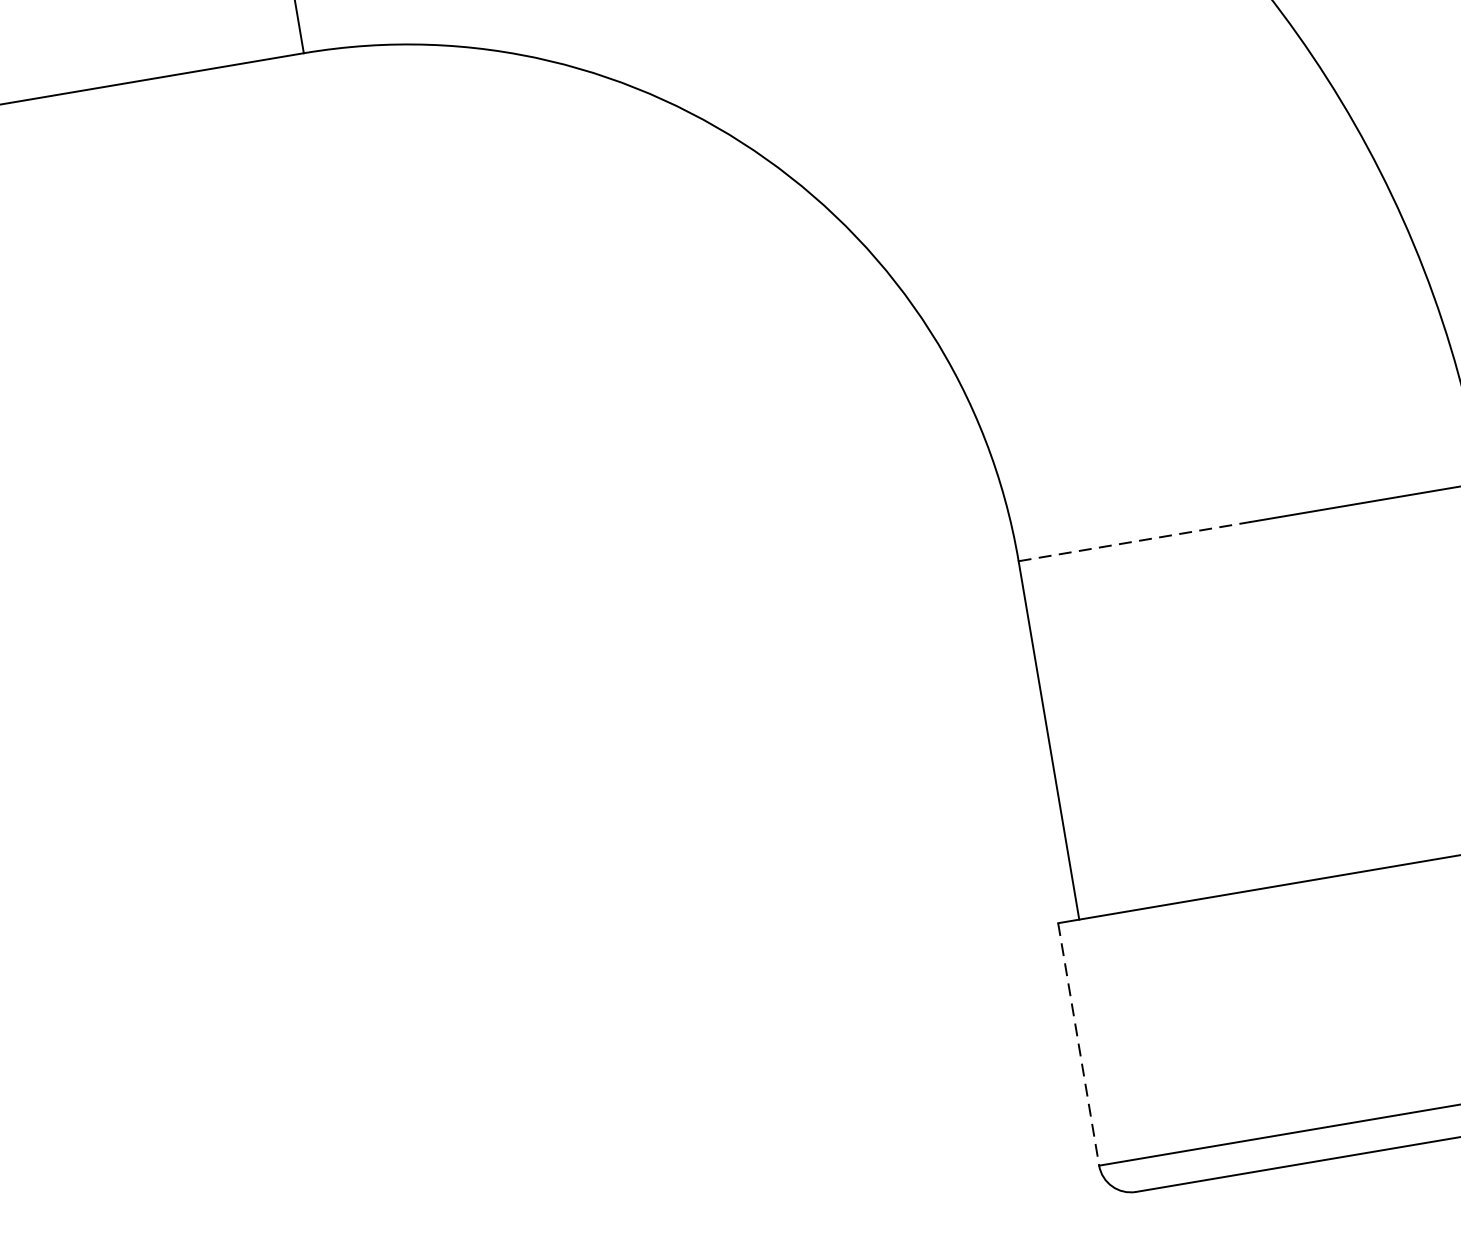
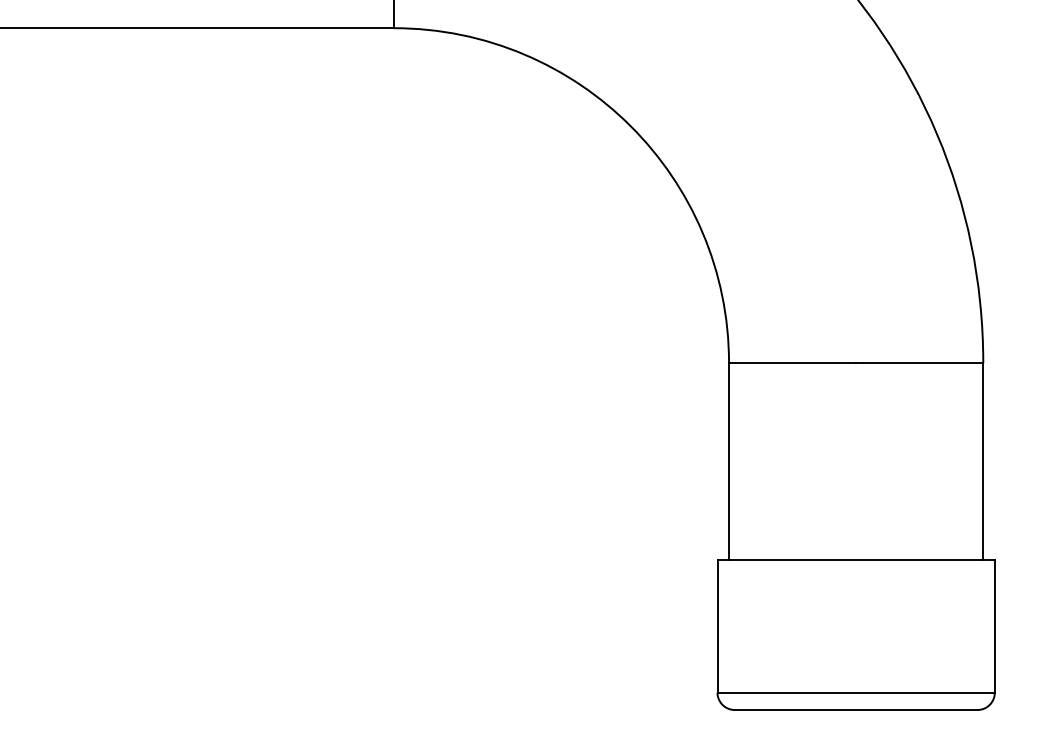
line: (1134, 541) -> (792, 363), dashed -> solid
line: (1078, 1044) -> (717, 626), dashed -> solid

